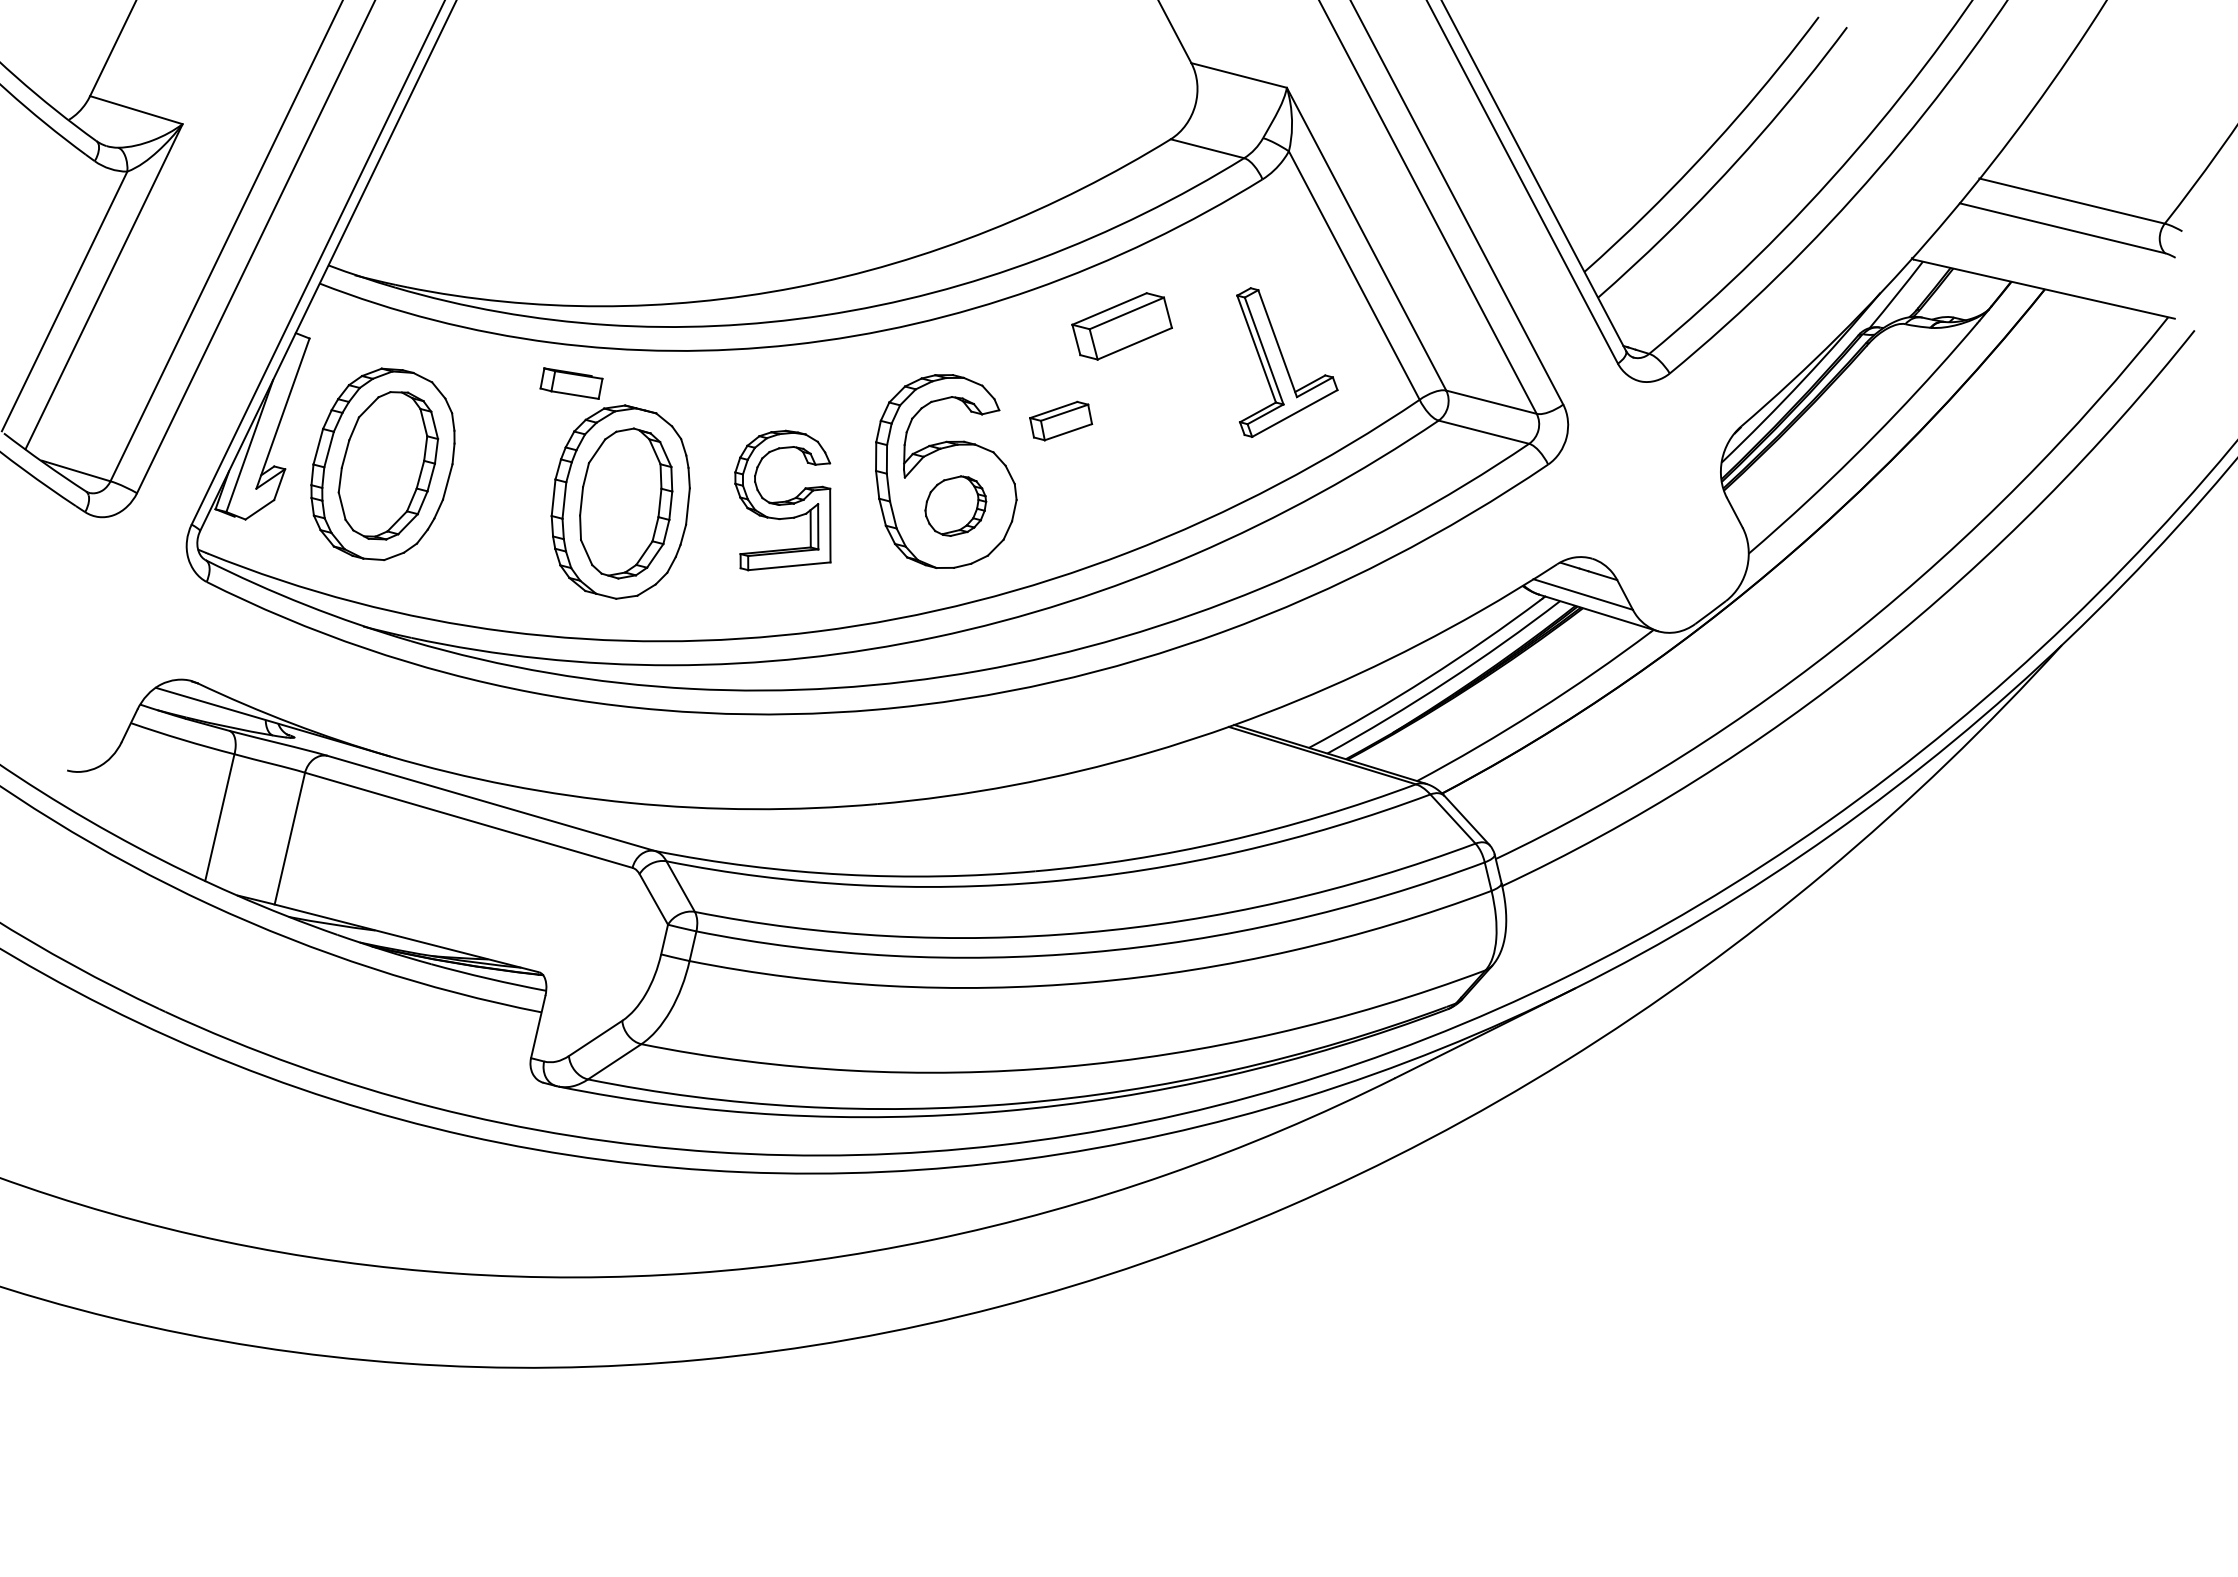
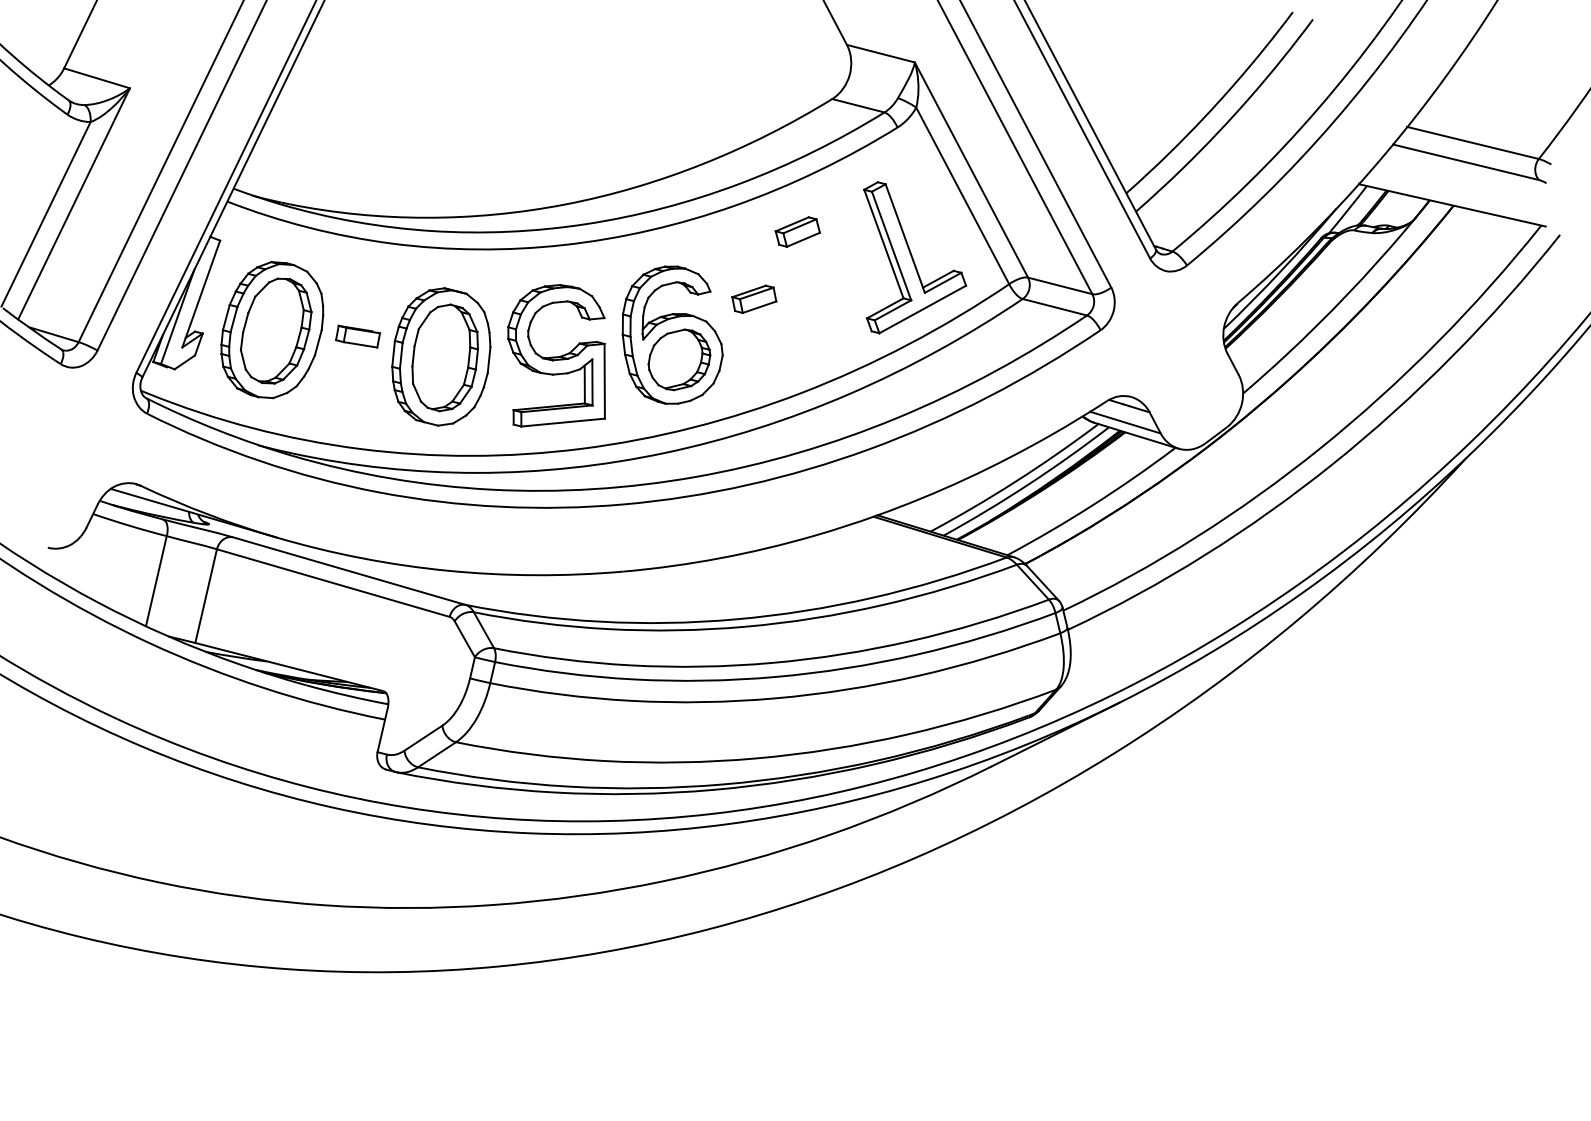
part: (1122, 326) -> (797, 232), size x0.62
part: (1287, 362) -> (915, 257), size x1.43
part: (571, 383) -> (358, 336), moved
part: (782, 500) -> (556, 355), size x1.43
part: (955, 505) -> (679, 359), size x1.43

